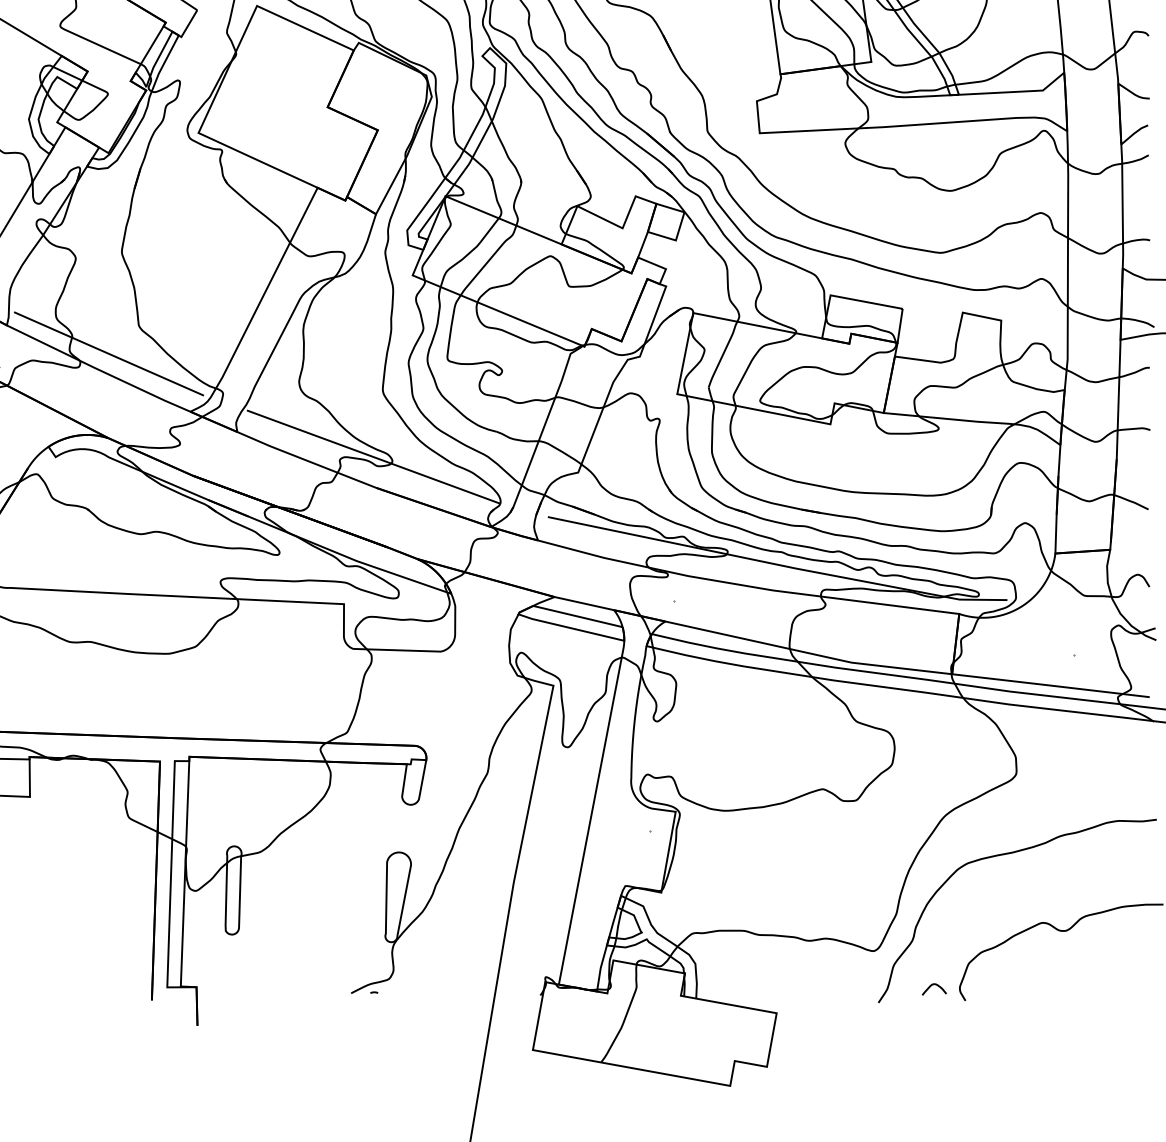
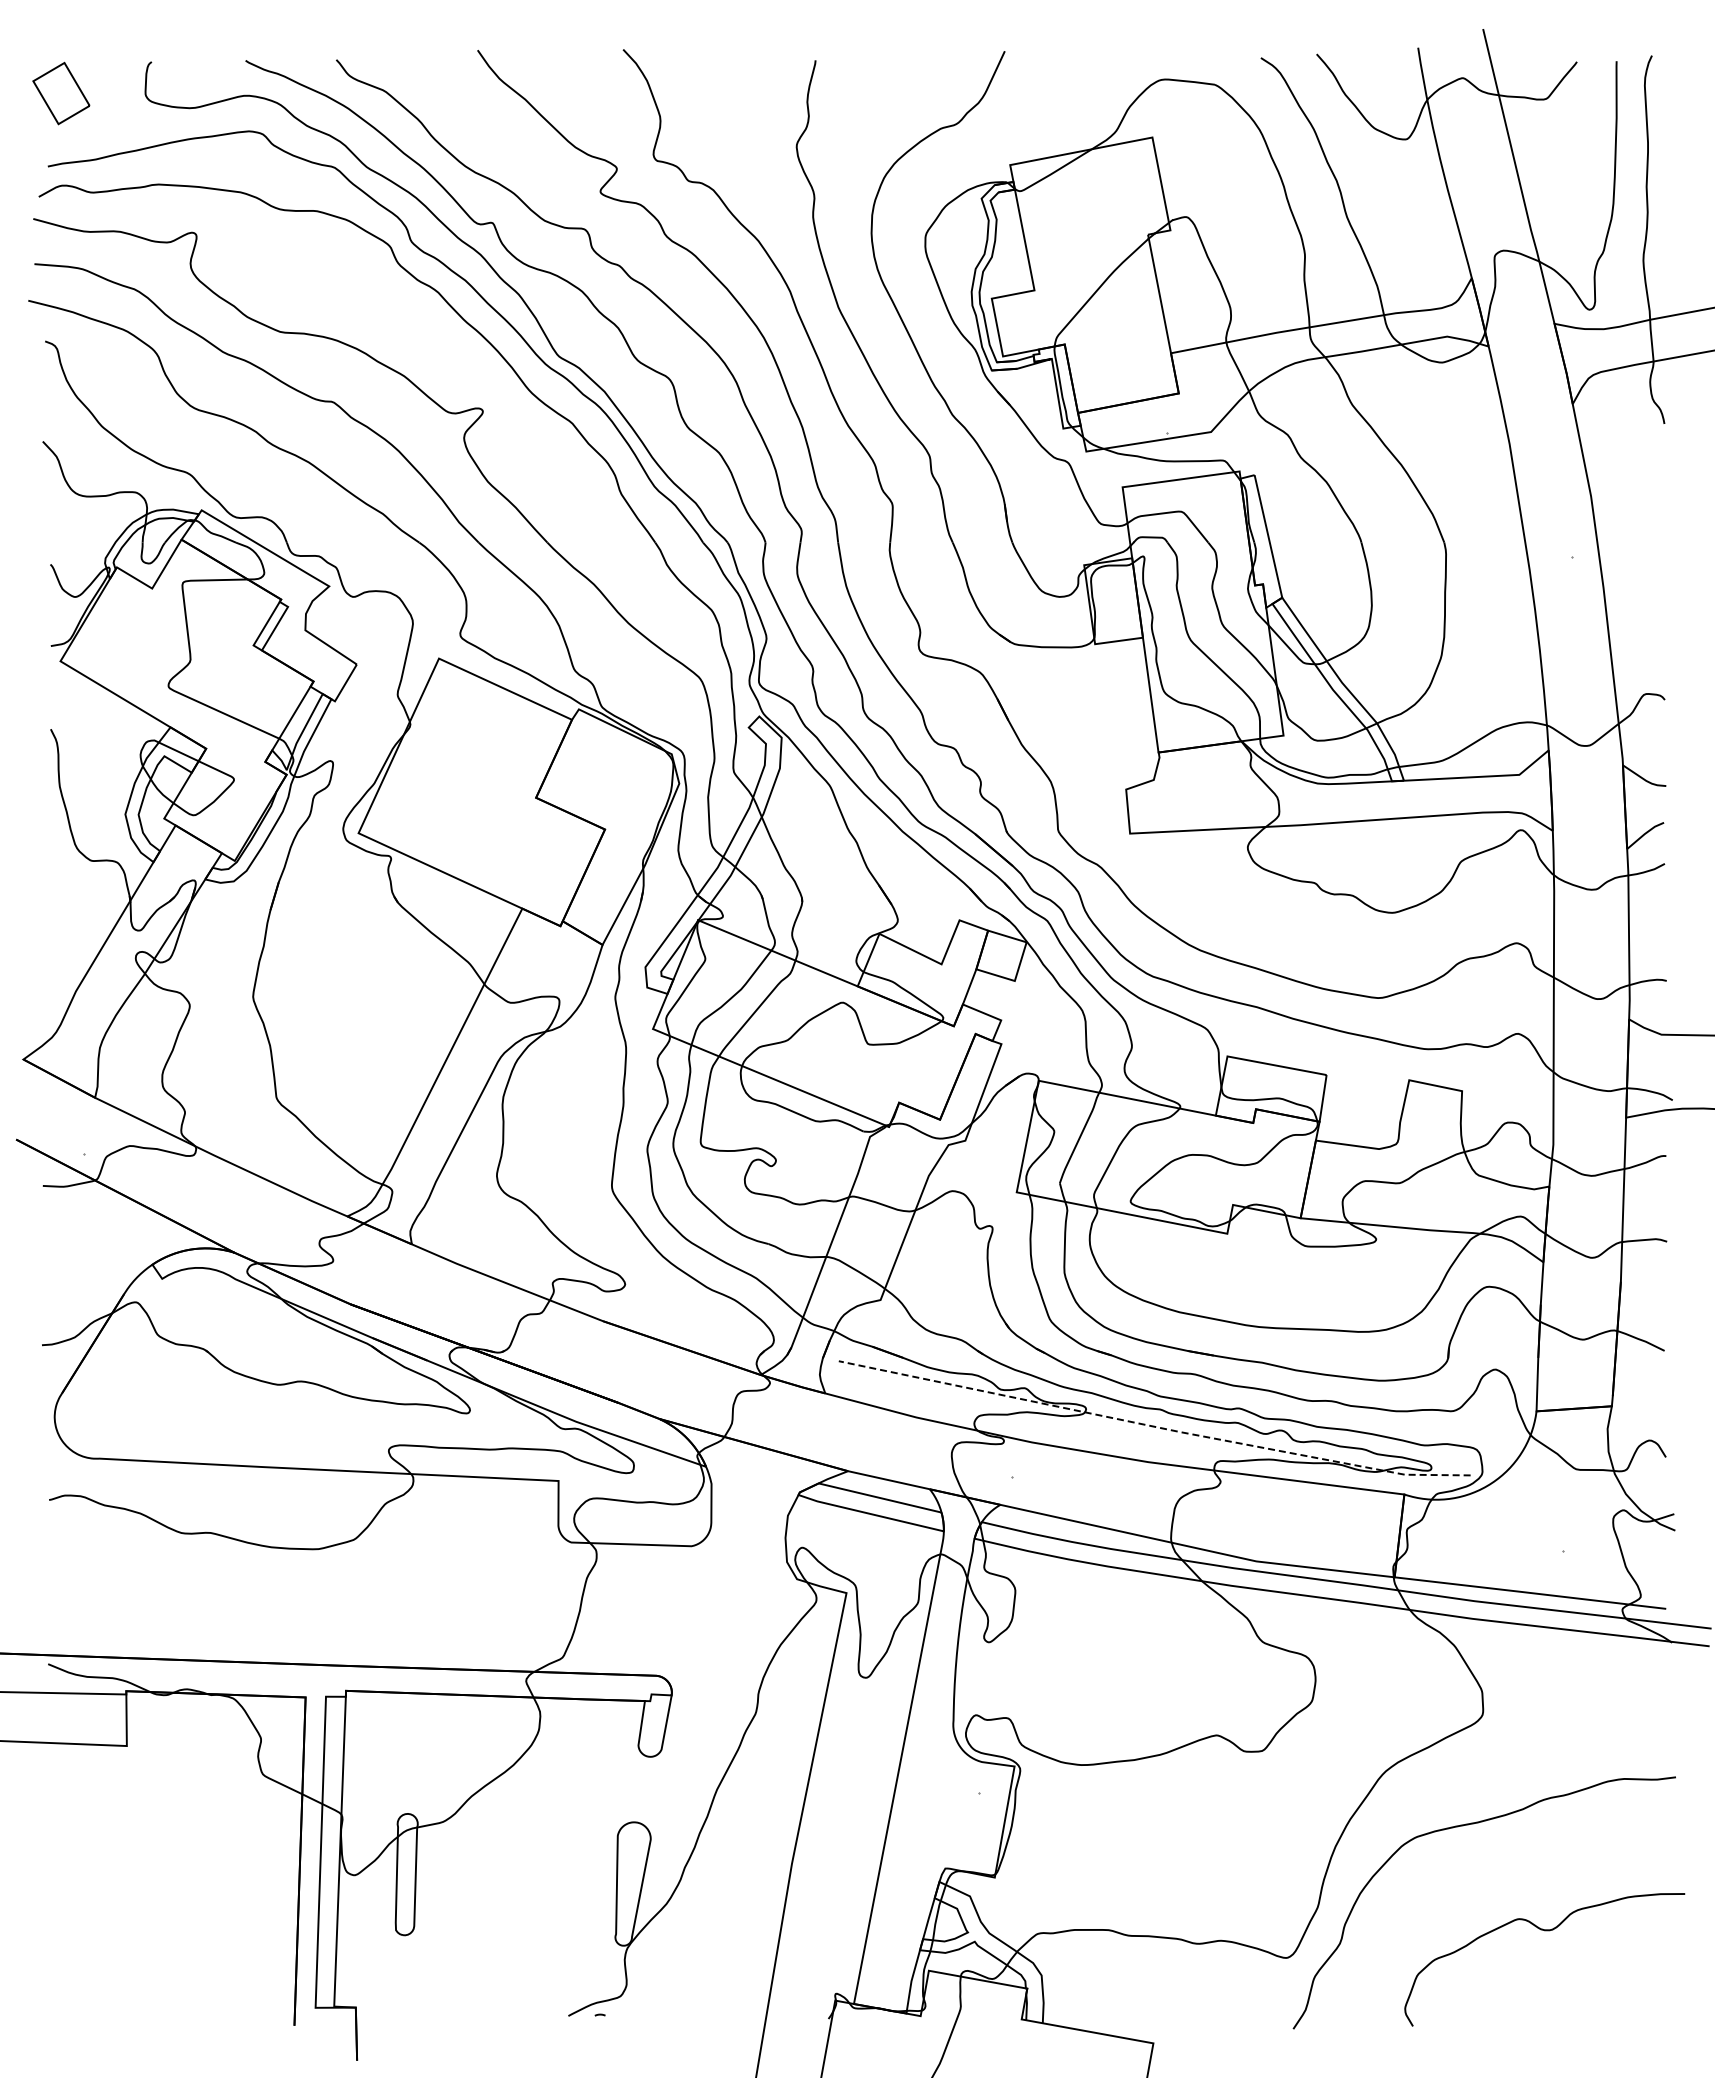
line: (109, 353) -> (235, 1136), removed
line: (373, 456) -> (598, 1278), removed
line: (777, 564) -> (1154, 1426), solid -> dashed
curve: (936, 985) -> (1373, 2005), removed

